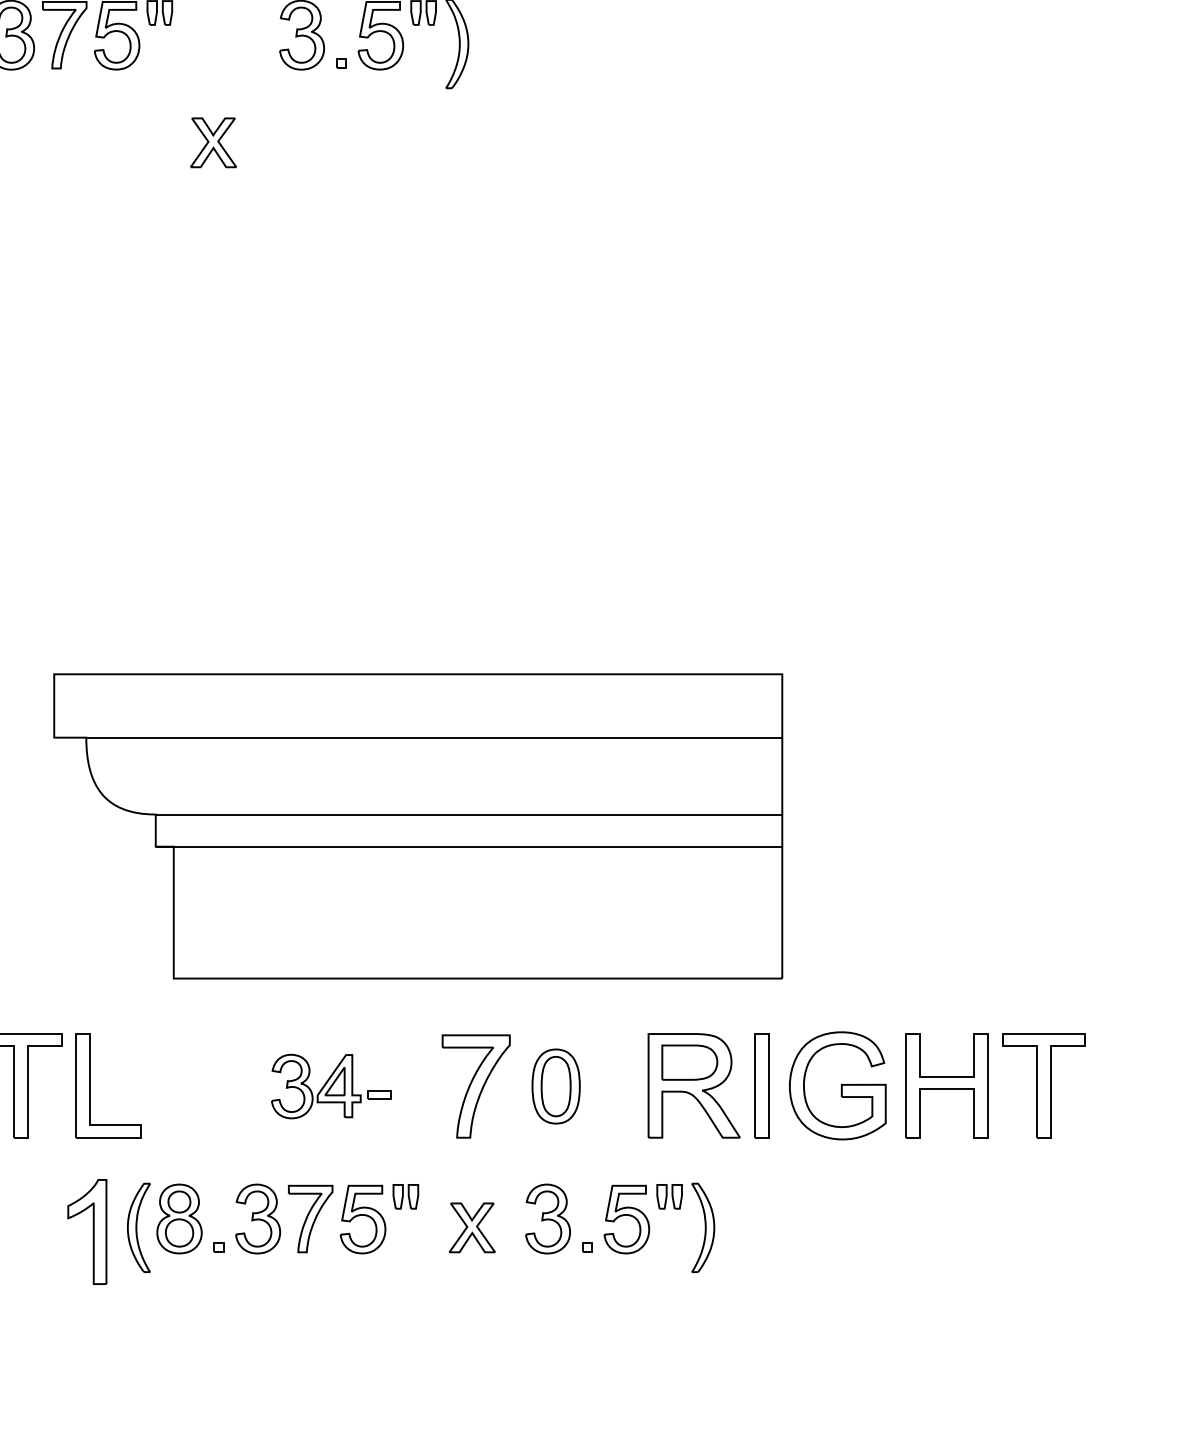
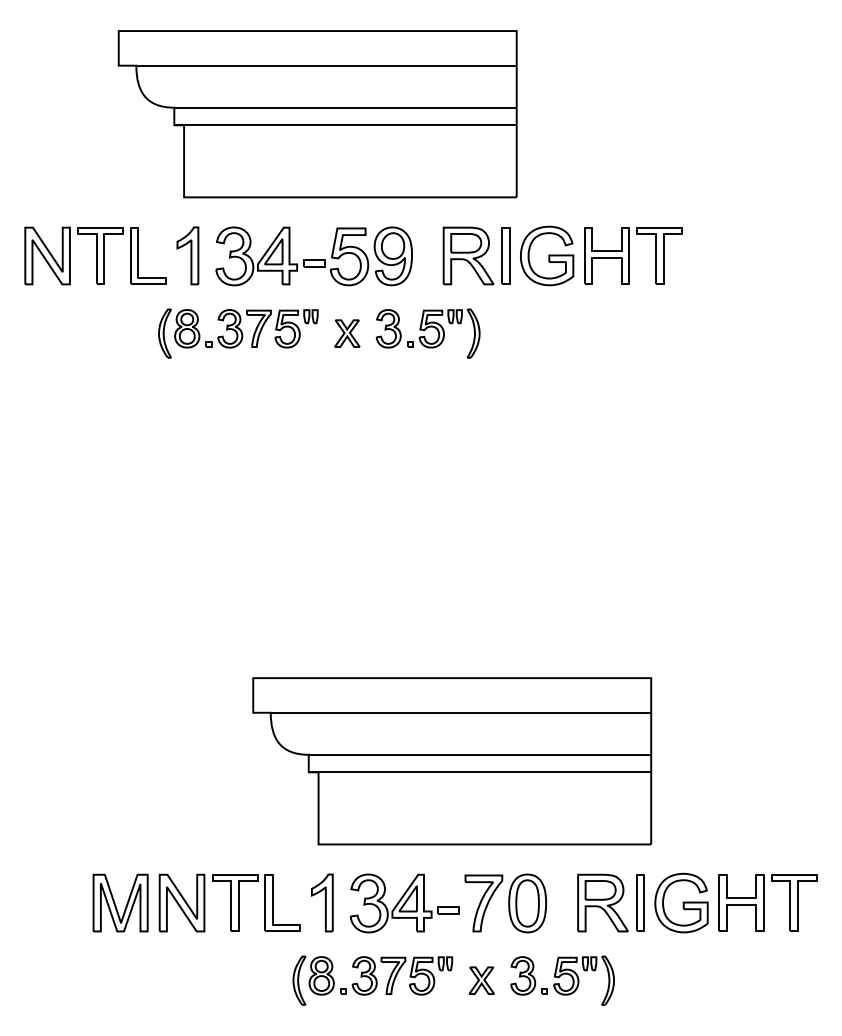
part: (213, 142) -> (347, 333), moved
part: (330, 1086) -> (404, 903), size x1.67
part: (555, 1086) -> (527, 903), size x1.43
part: (87, 1231) -> (322, 902), moved

